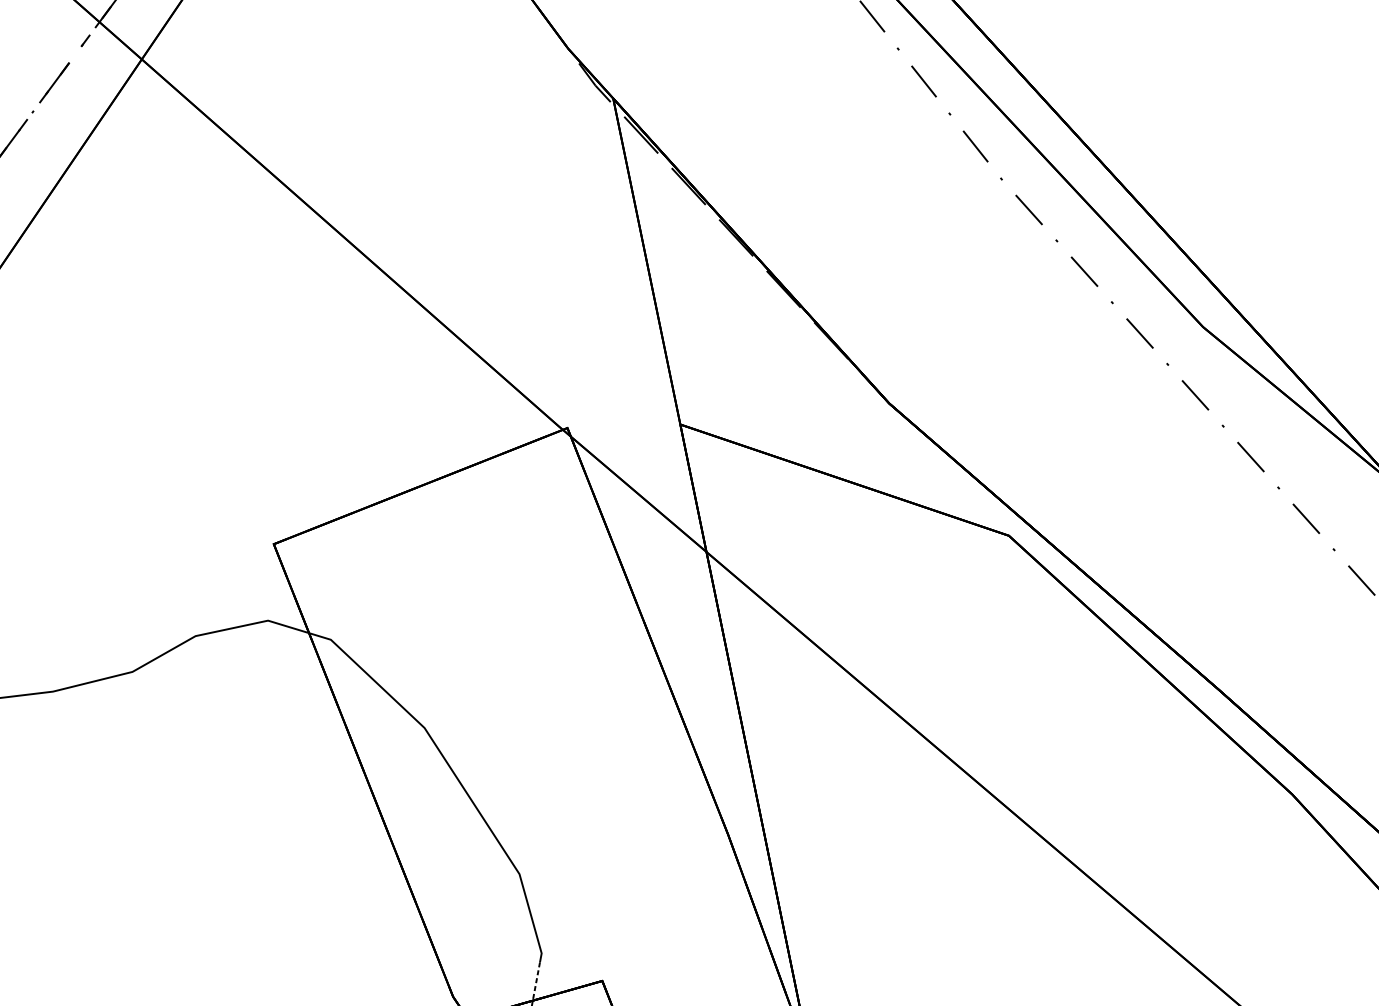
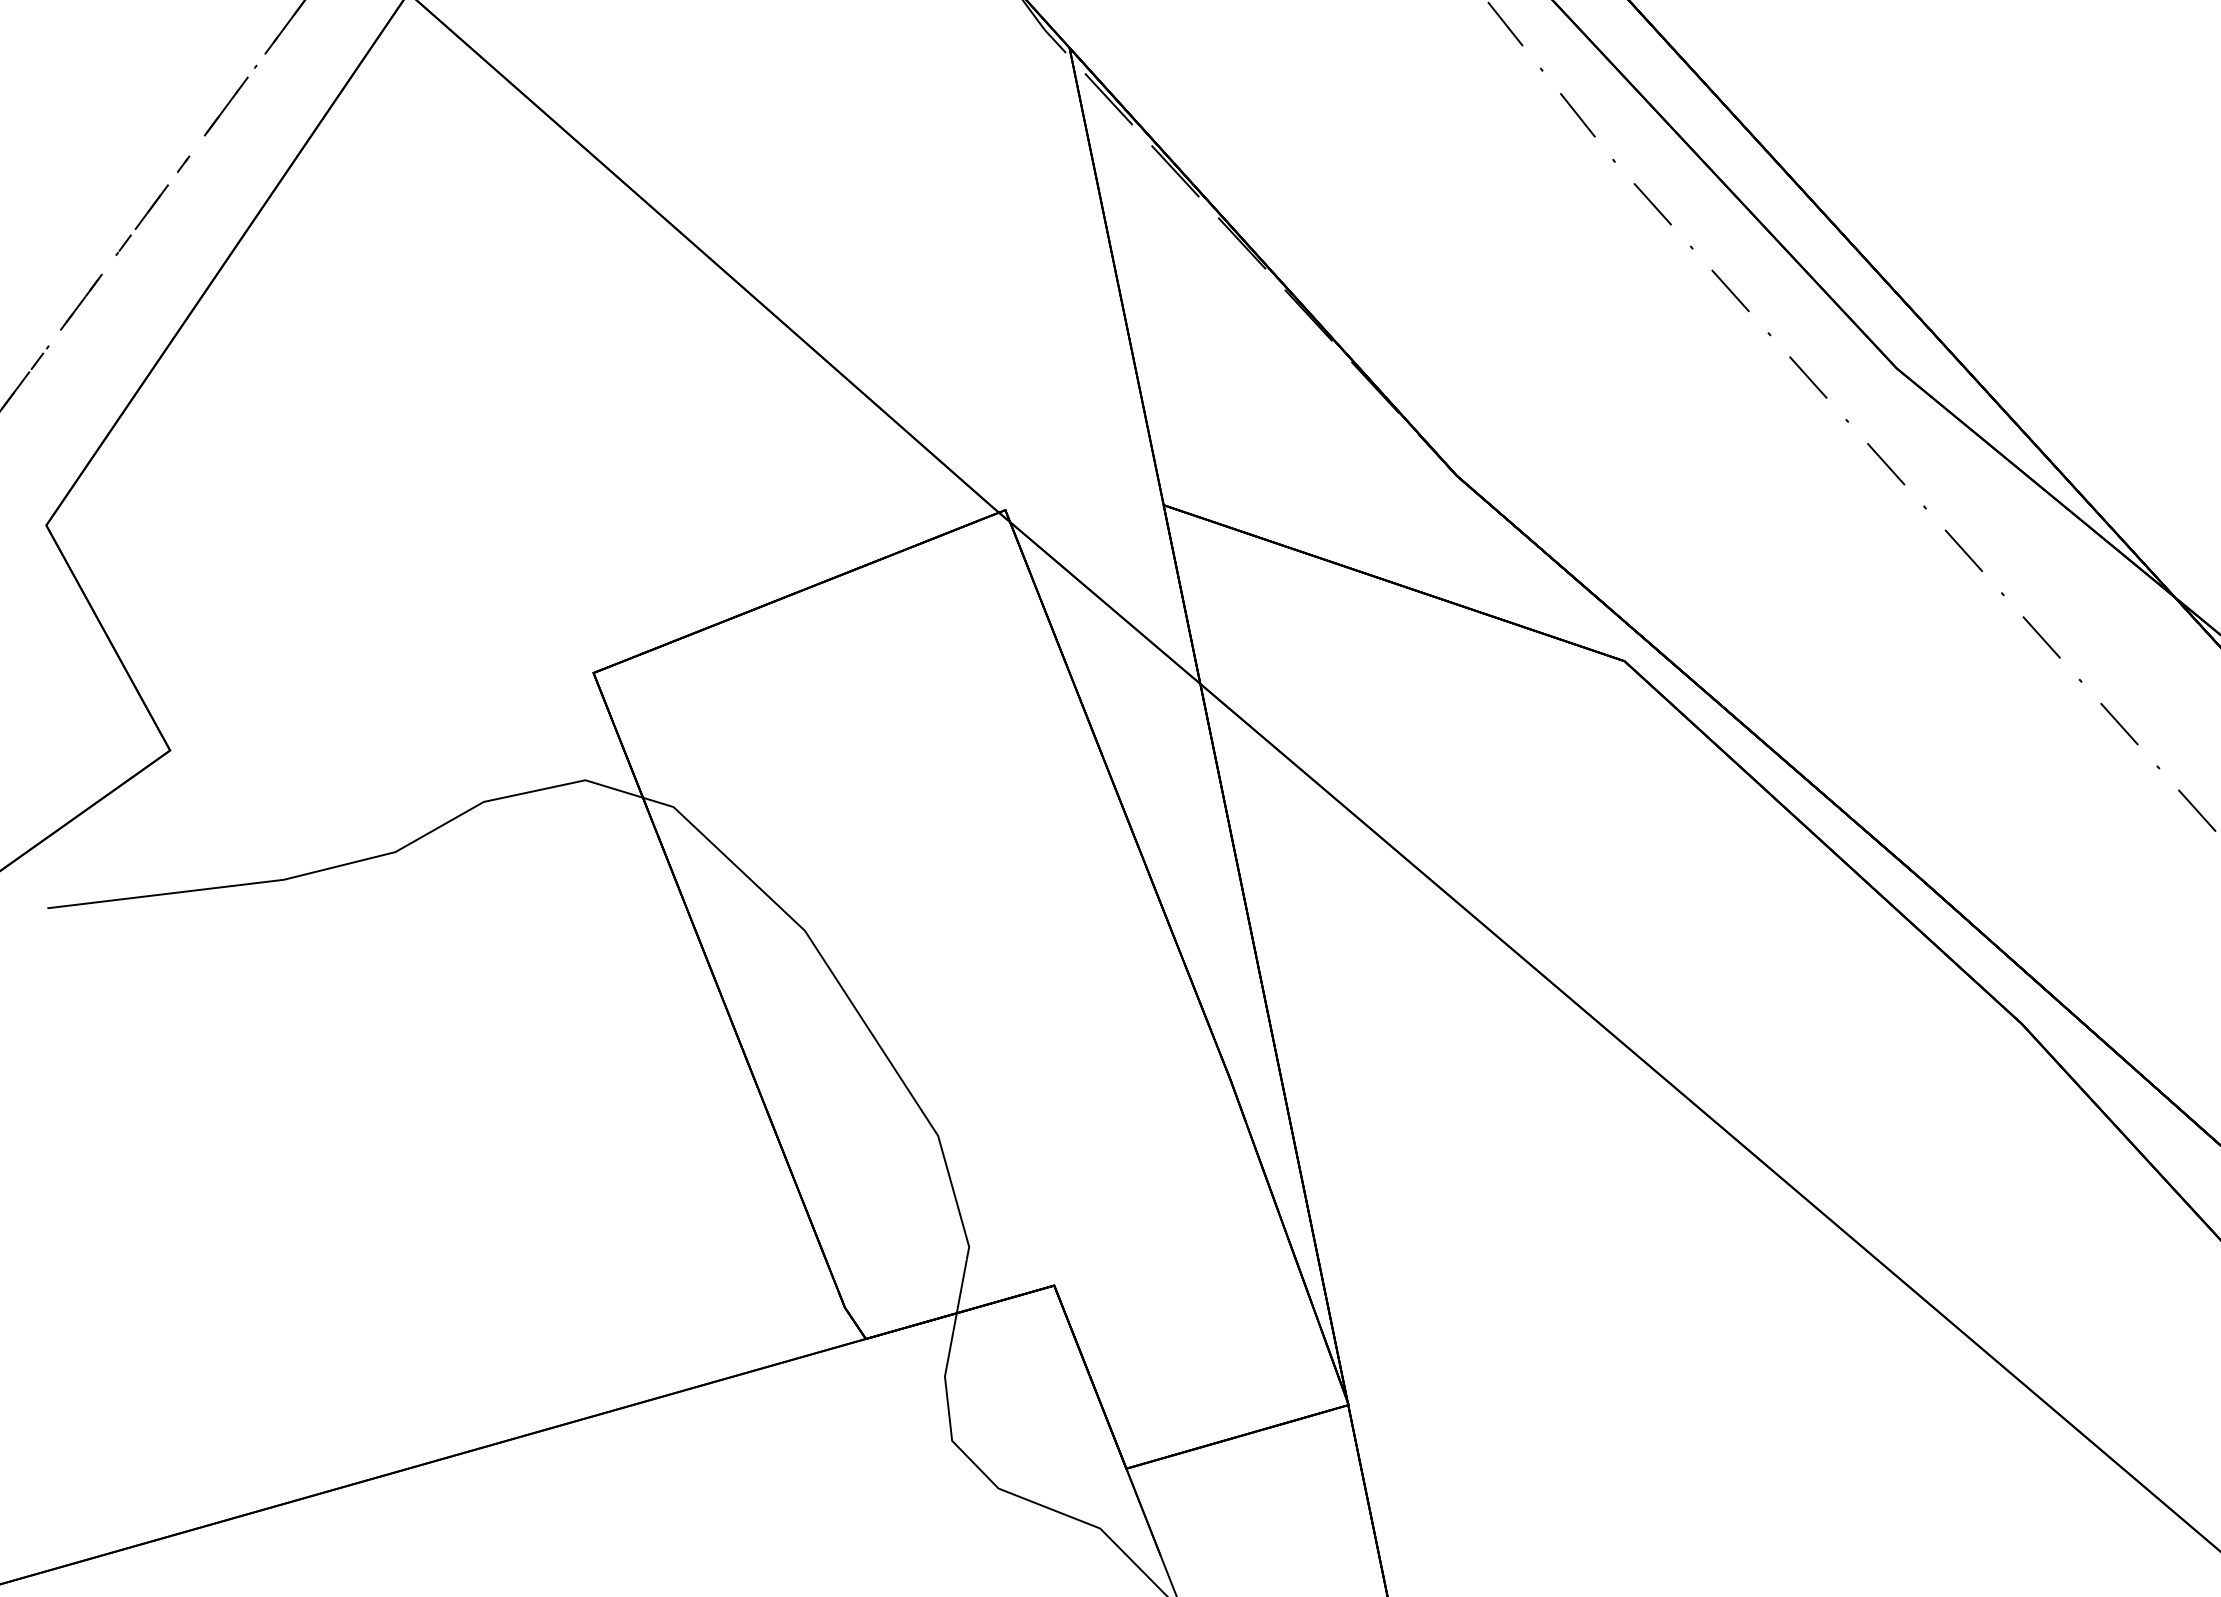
line: (536, 981) -> (961, 1286), dashed -> solid

